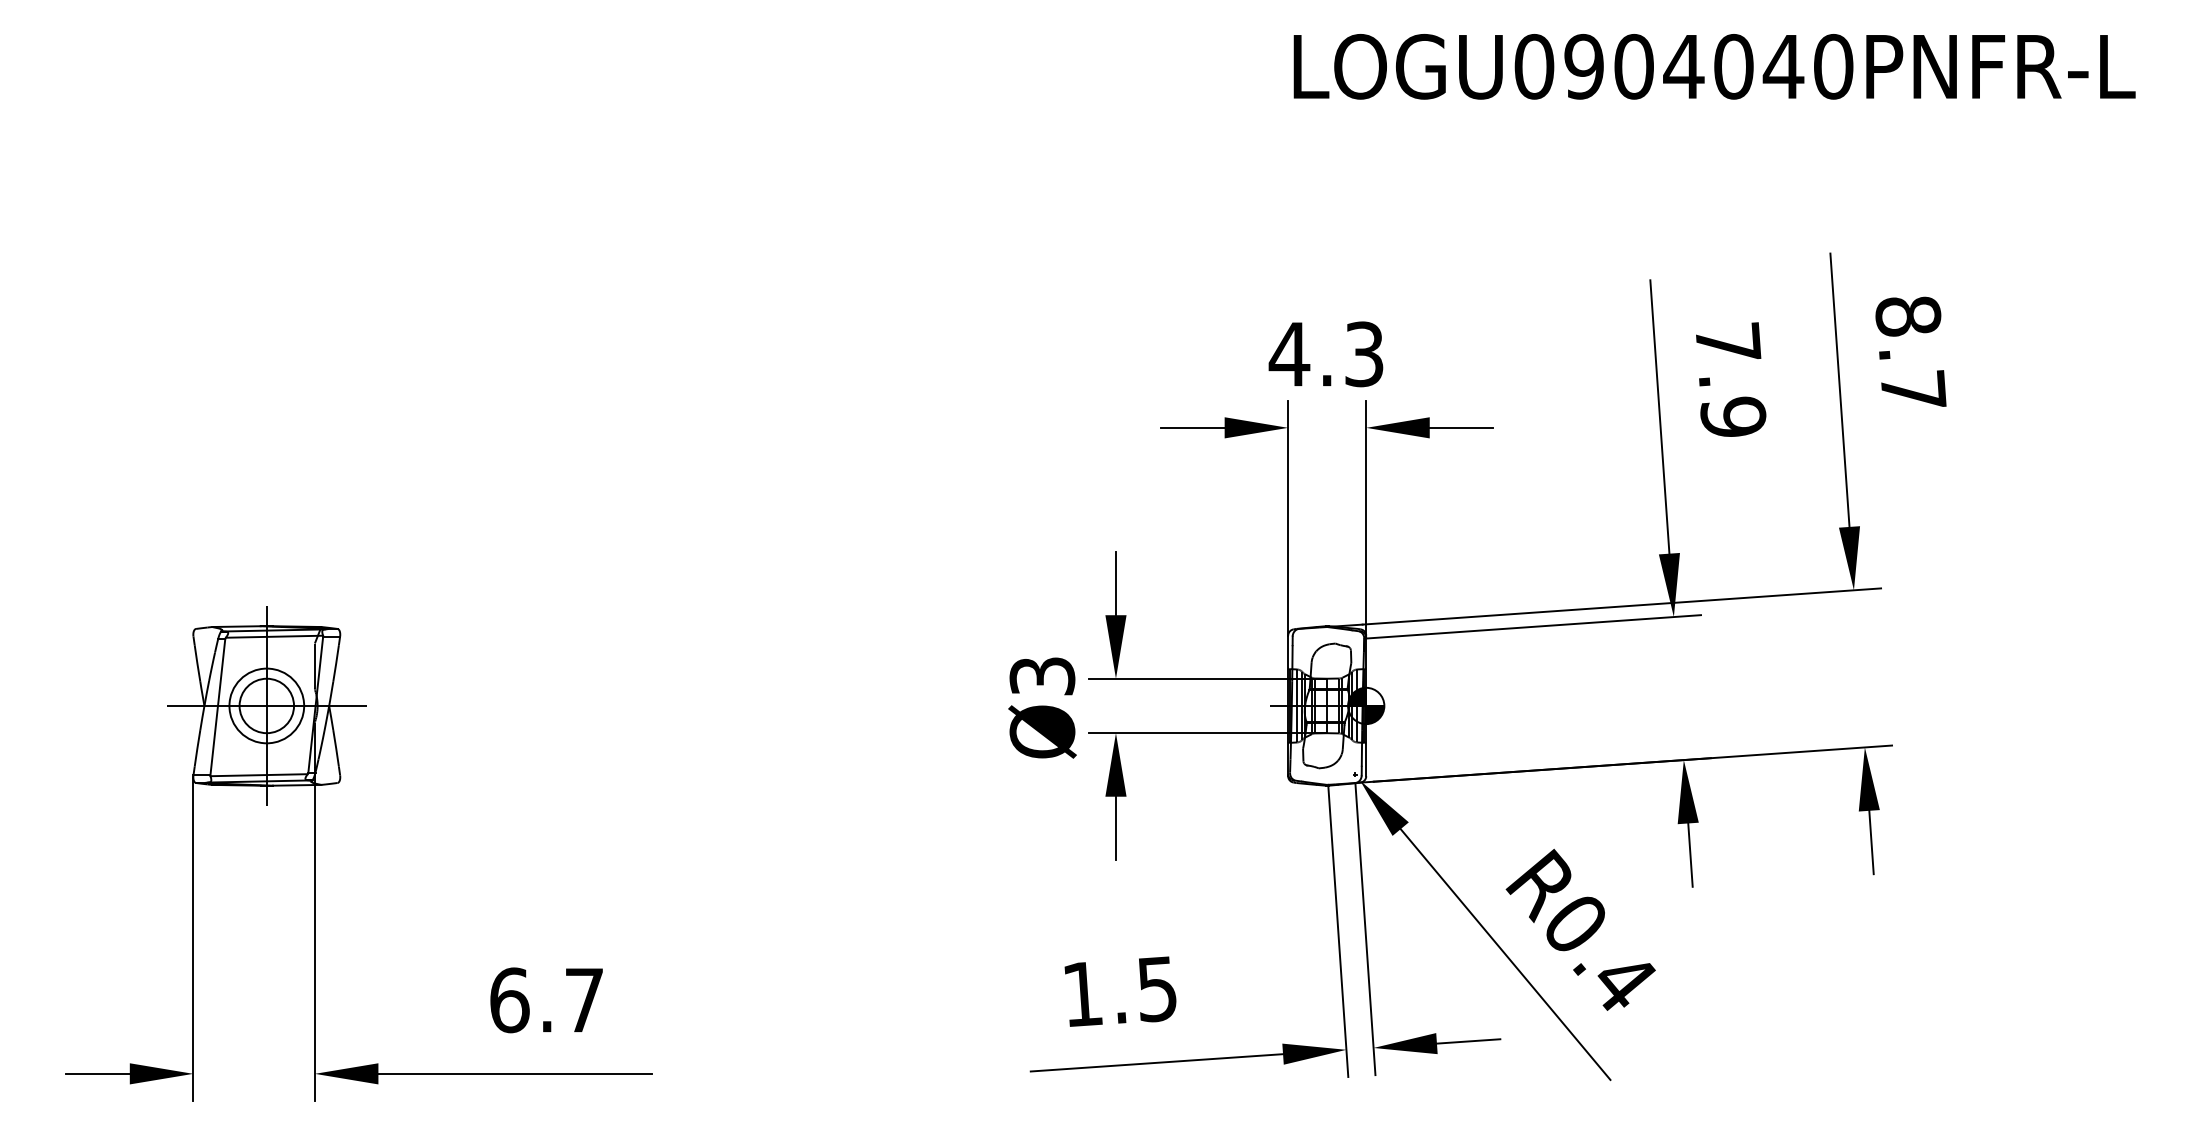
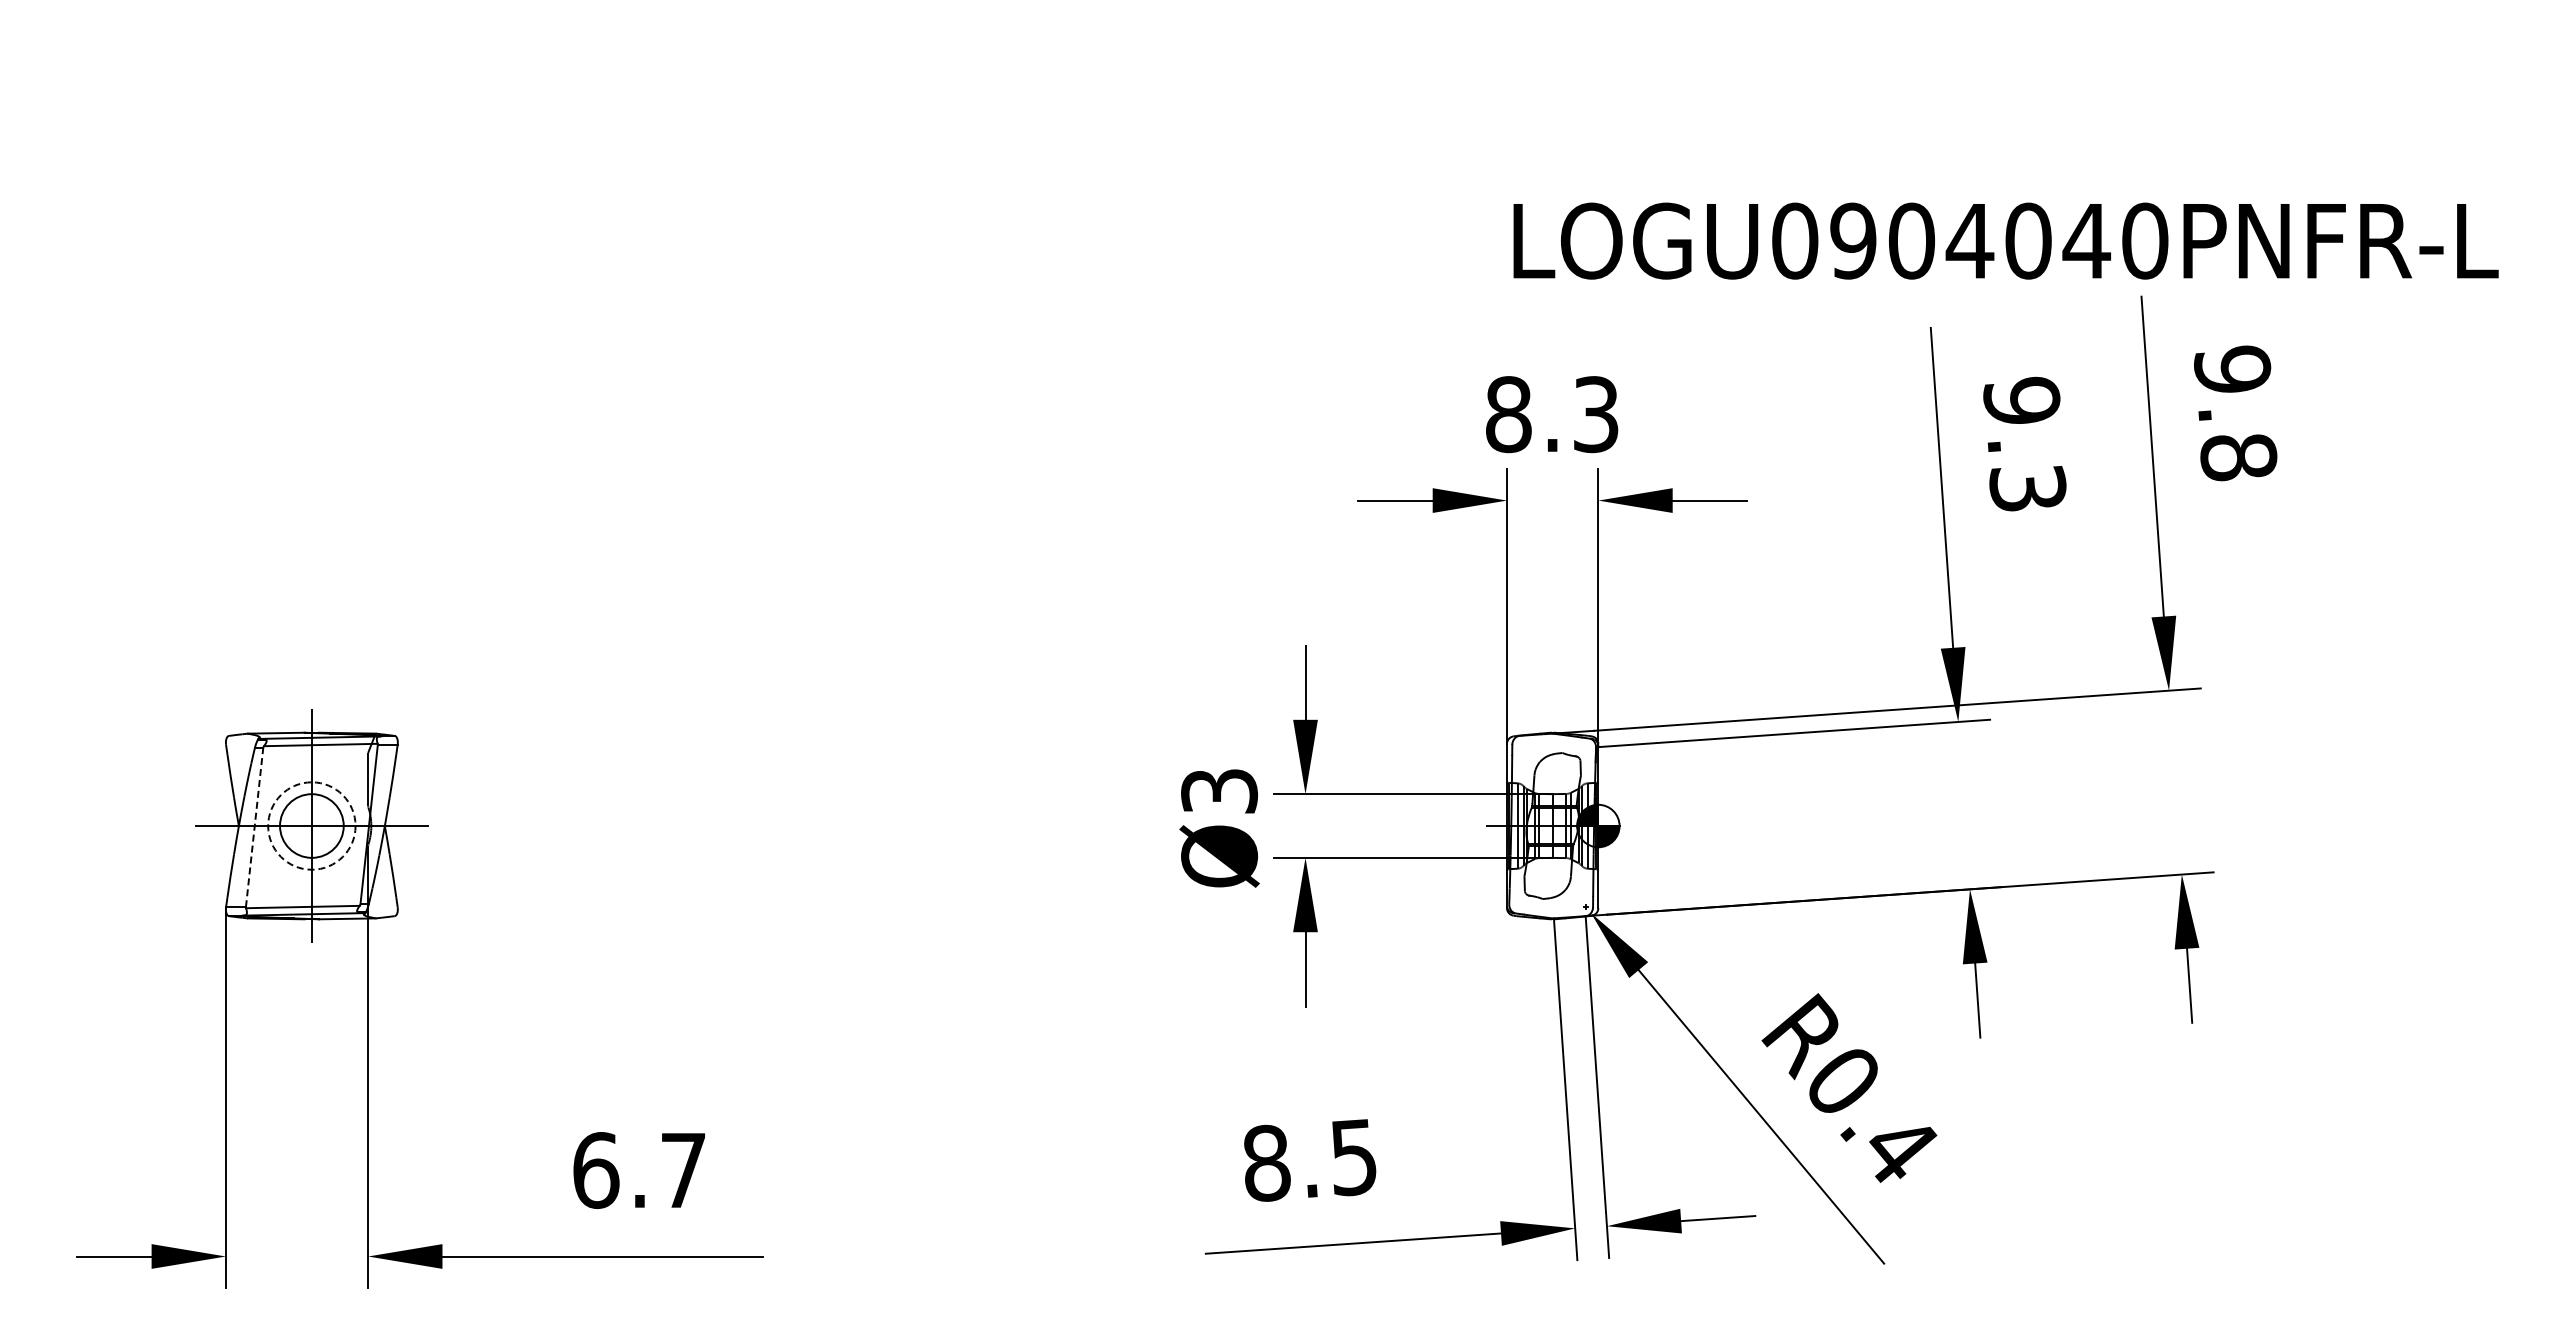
text: (1714, 66) -> (2005, 240), moved
text: (1910, 353) -> (2235, 413), 8.7 -> 9.8
text: (1289, 354) -> (1508, 414), 4.3 -> 8.3
text: (1730, 379) -> (2024, 443), 7.9 -> 9.3
circle: (266, 705) -> (311, 825), solid -> dashed
line: (217, 707) -> (254, 827), solid -> dashed
text: (1083, 993) -> (1267, 1162), 1.5 -> 8.5

